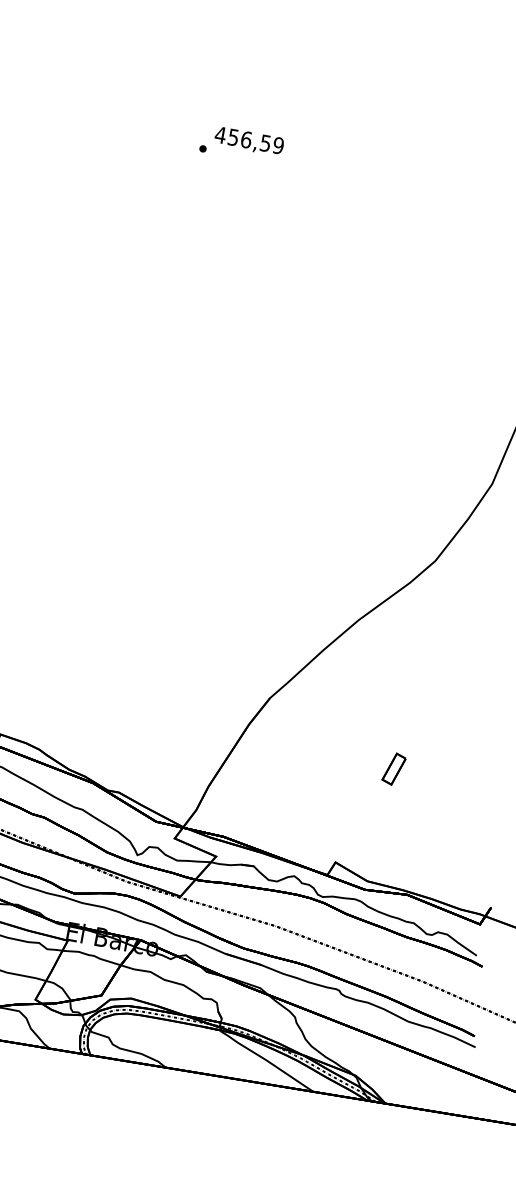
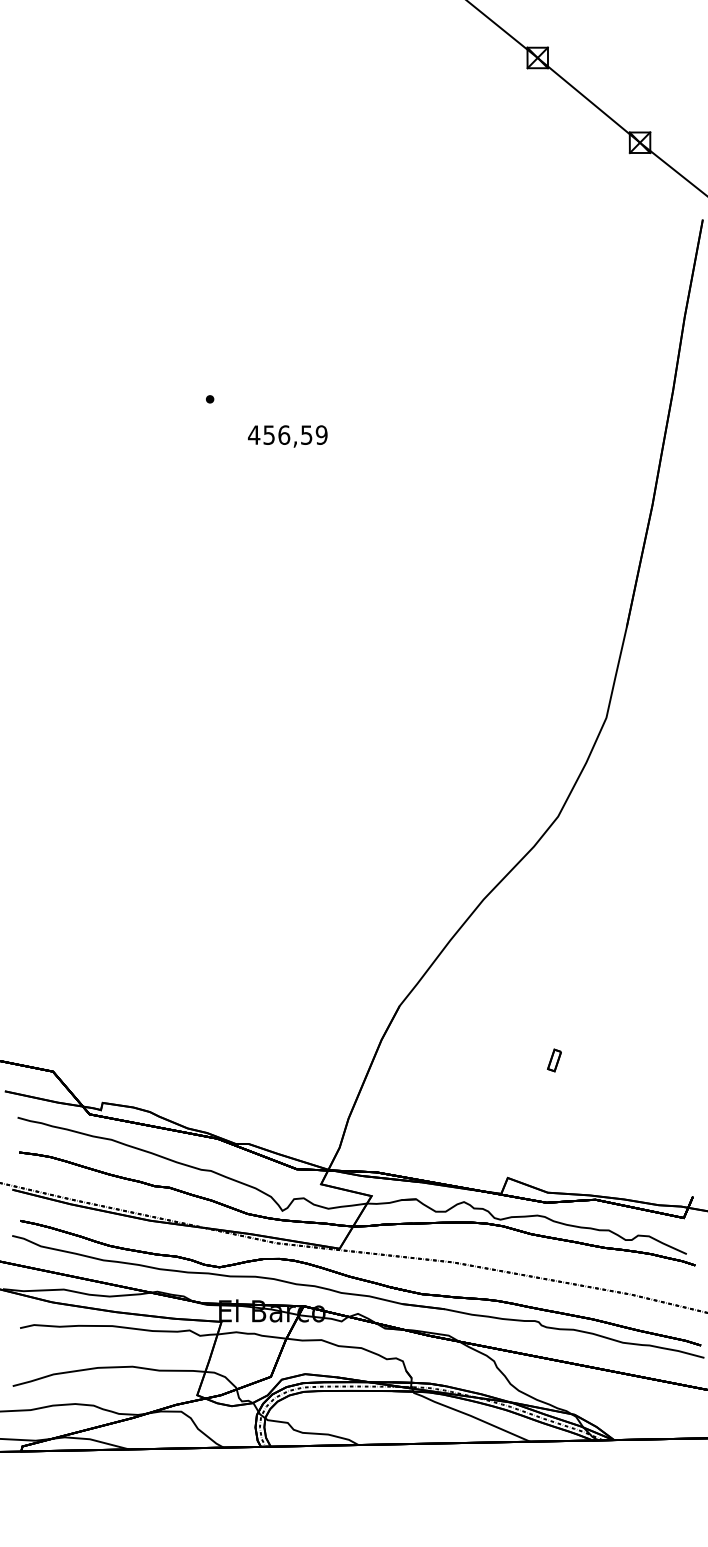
text: (248, 141) -> (287, 436), moved
part: (394, 769) -> (554, 1060), size x0.6

